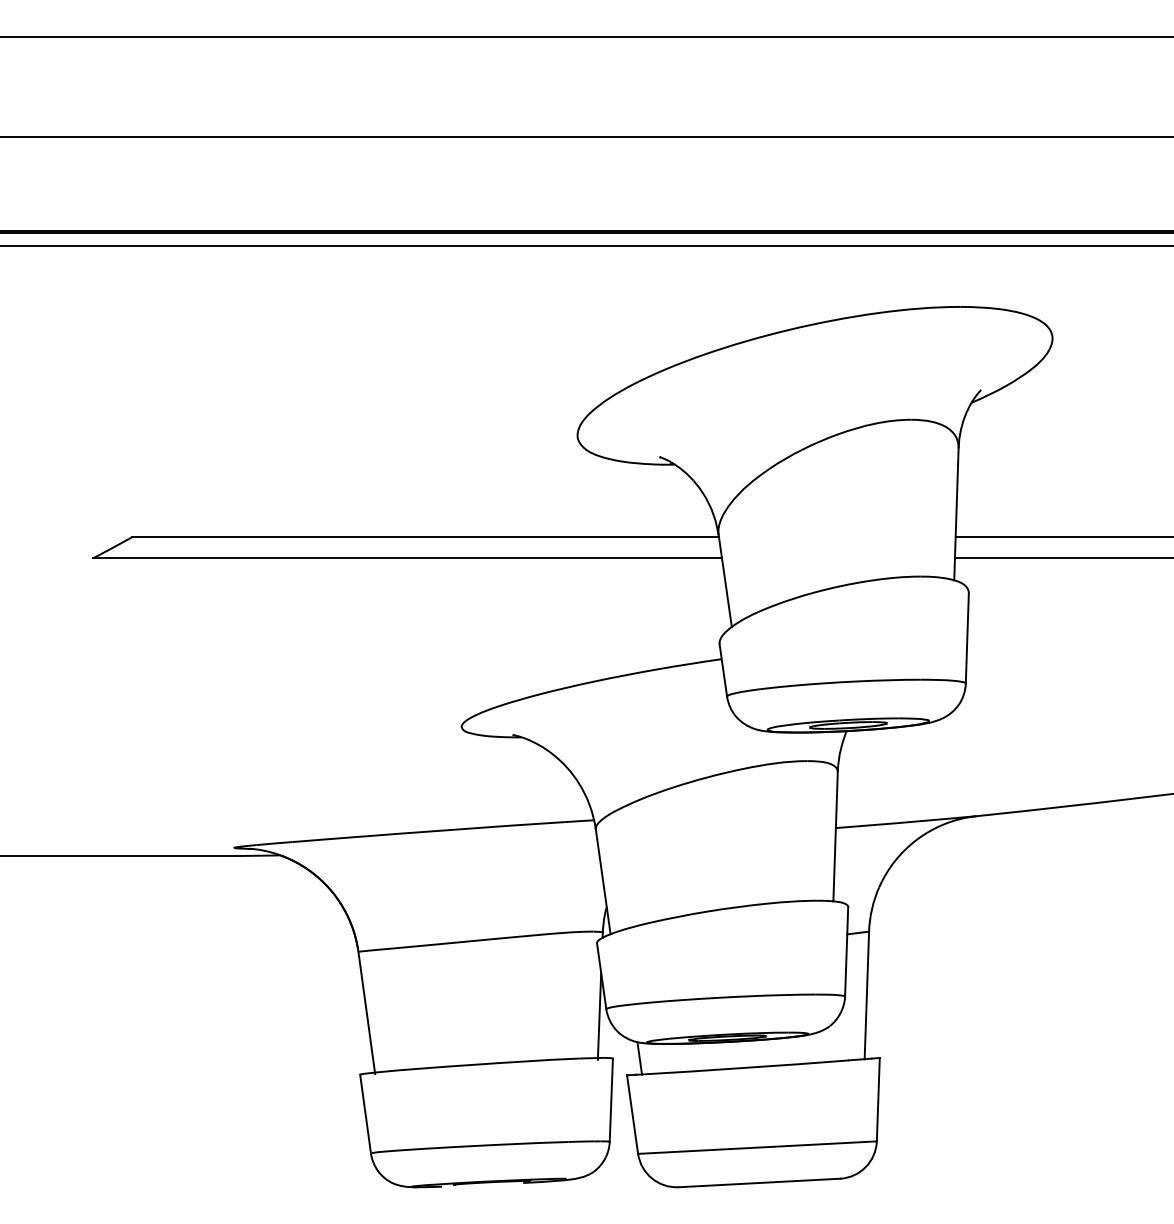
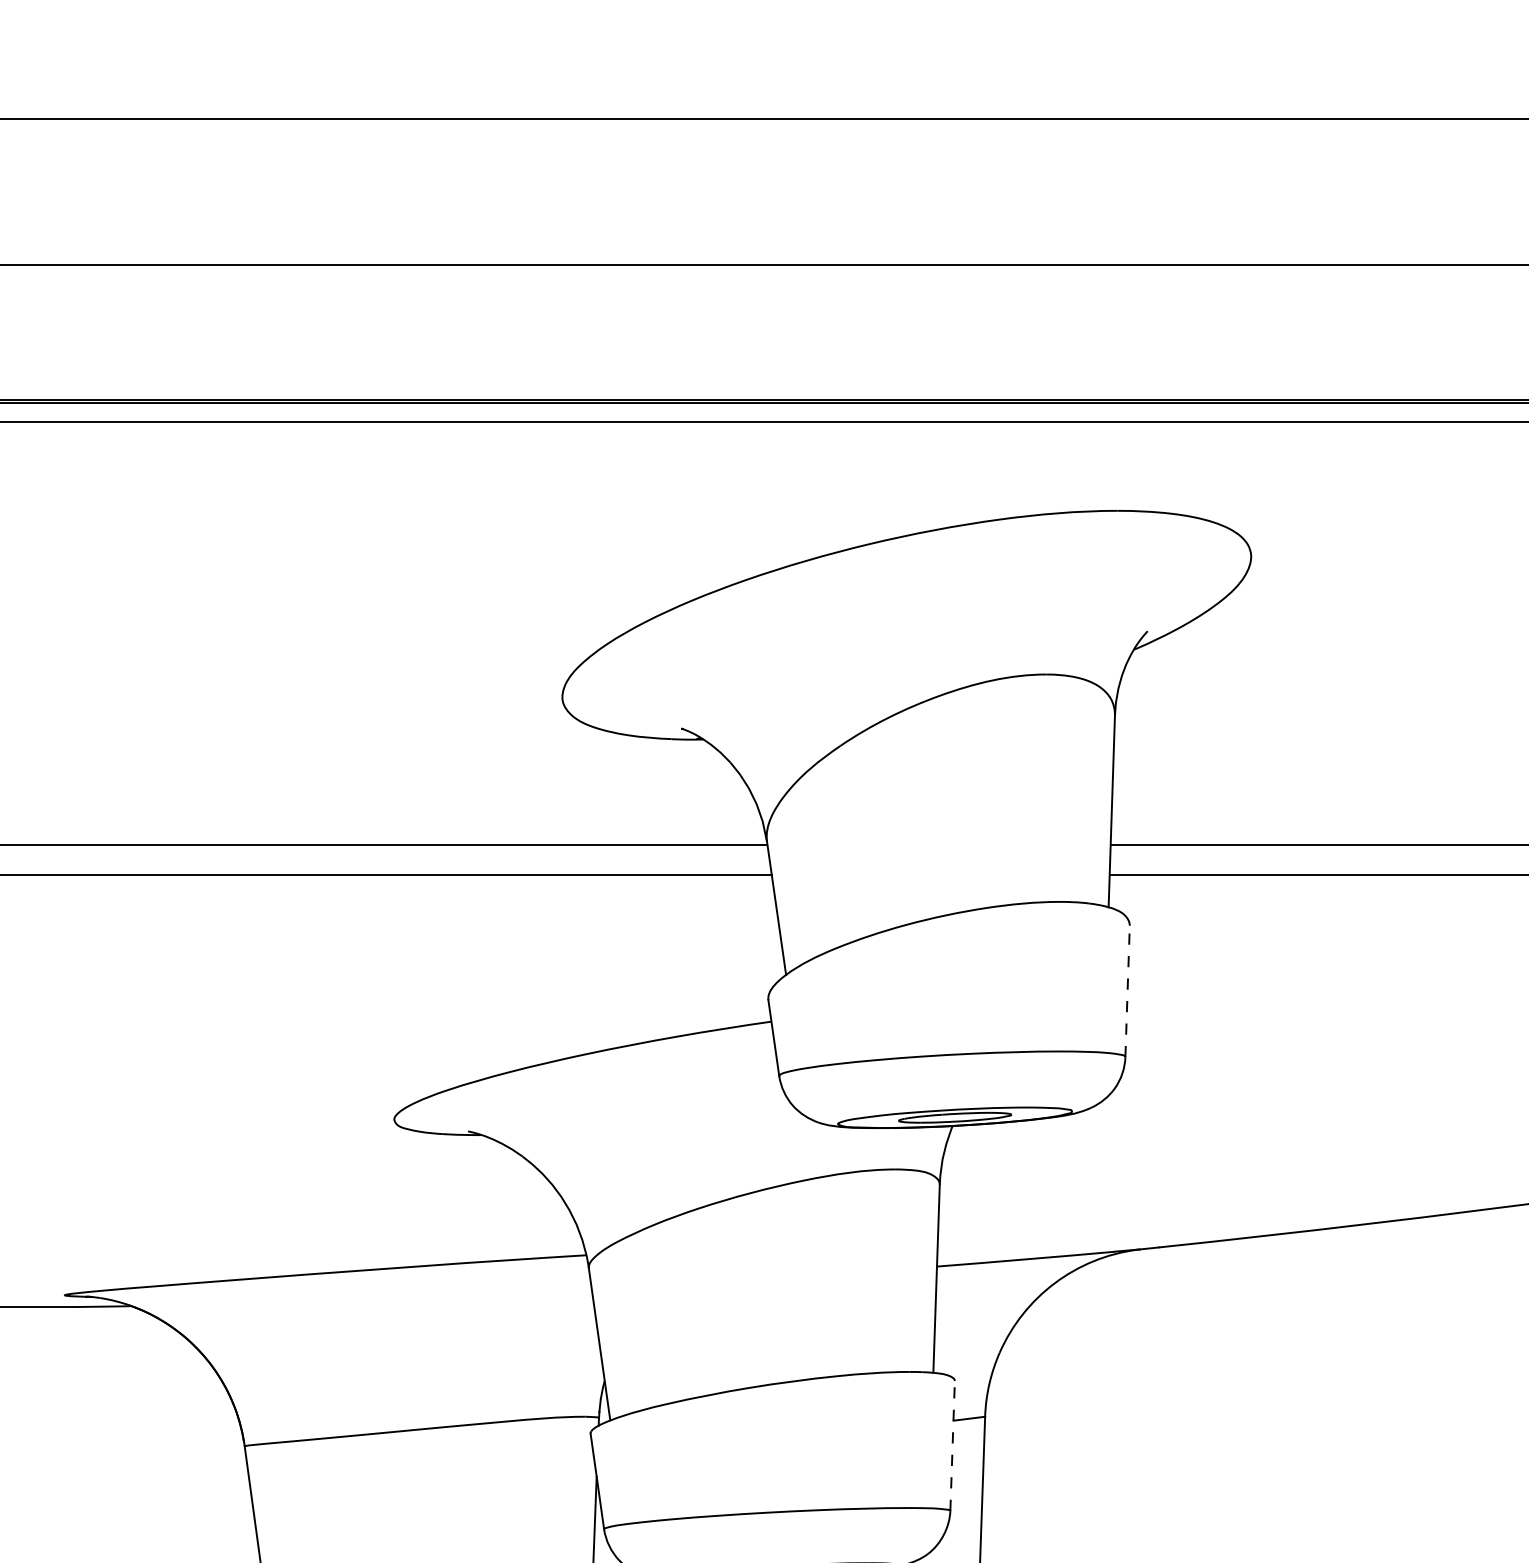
line: (967, 638) -> (1127, 991), solid -> dashed
line: (846, 951) -> (952, 1445), solid -> dashed

